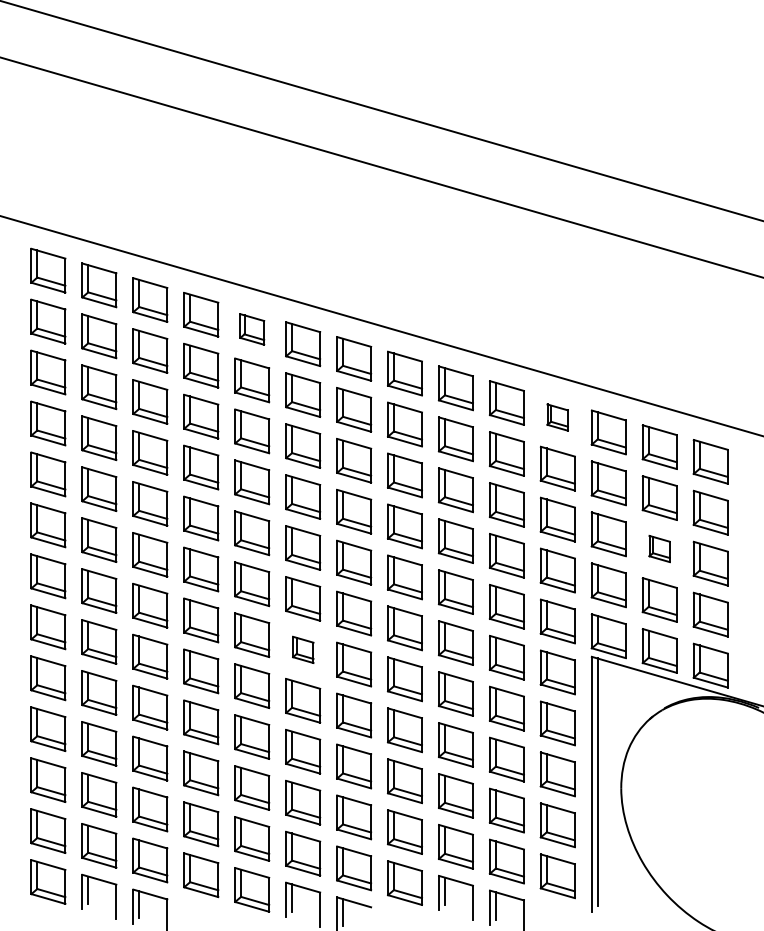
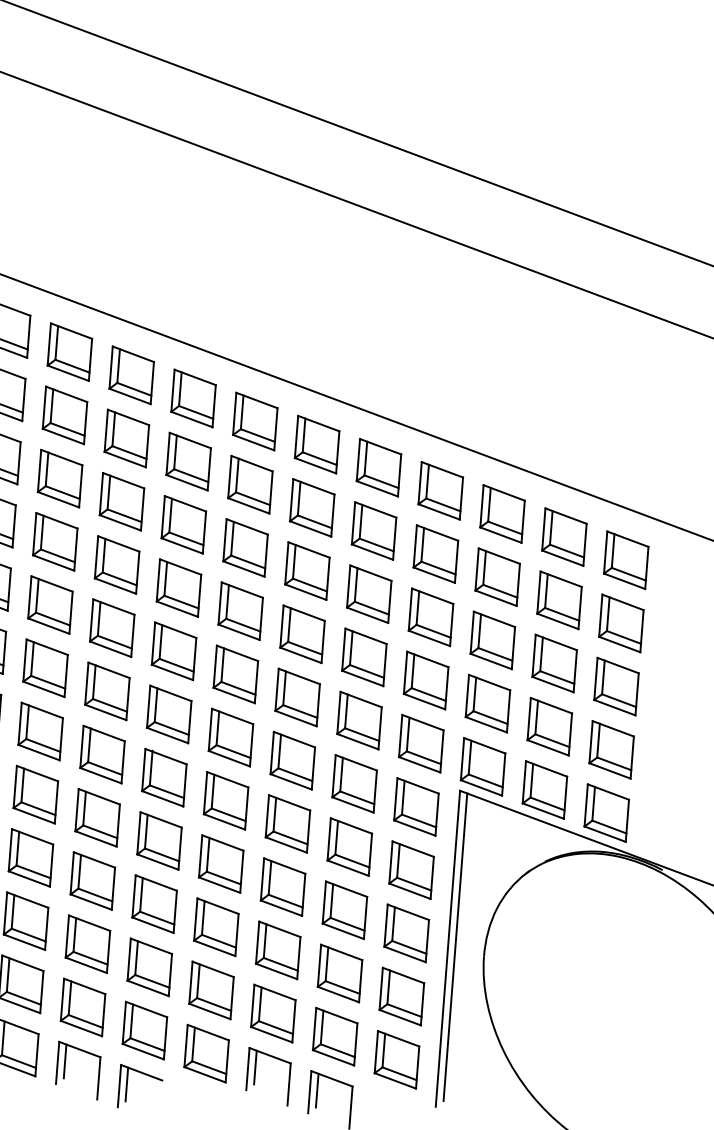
part: (252, 329) -> (70, 352), size x1.43
part: (557, 417) -> (440, 490), size x1.67
part: (659, 548) -> (554, 662), size x1.67
part: (303, 649) -> (103, 754), size x1.67

